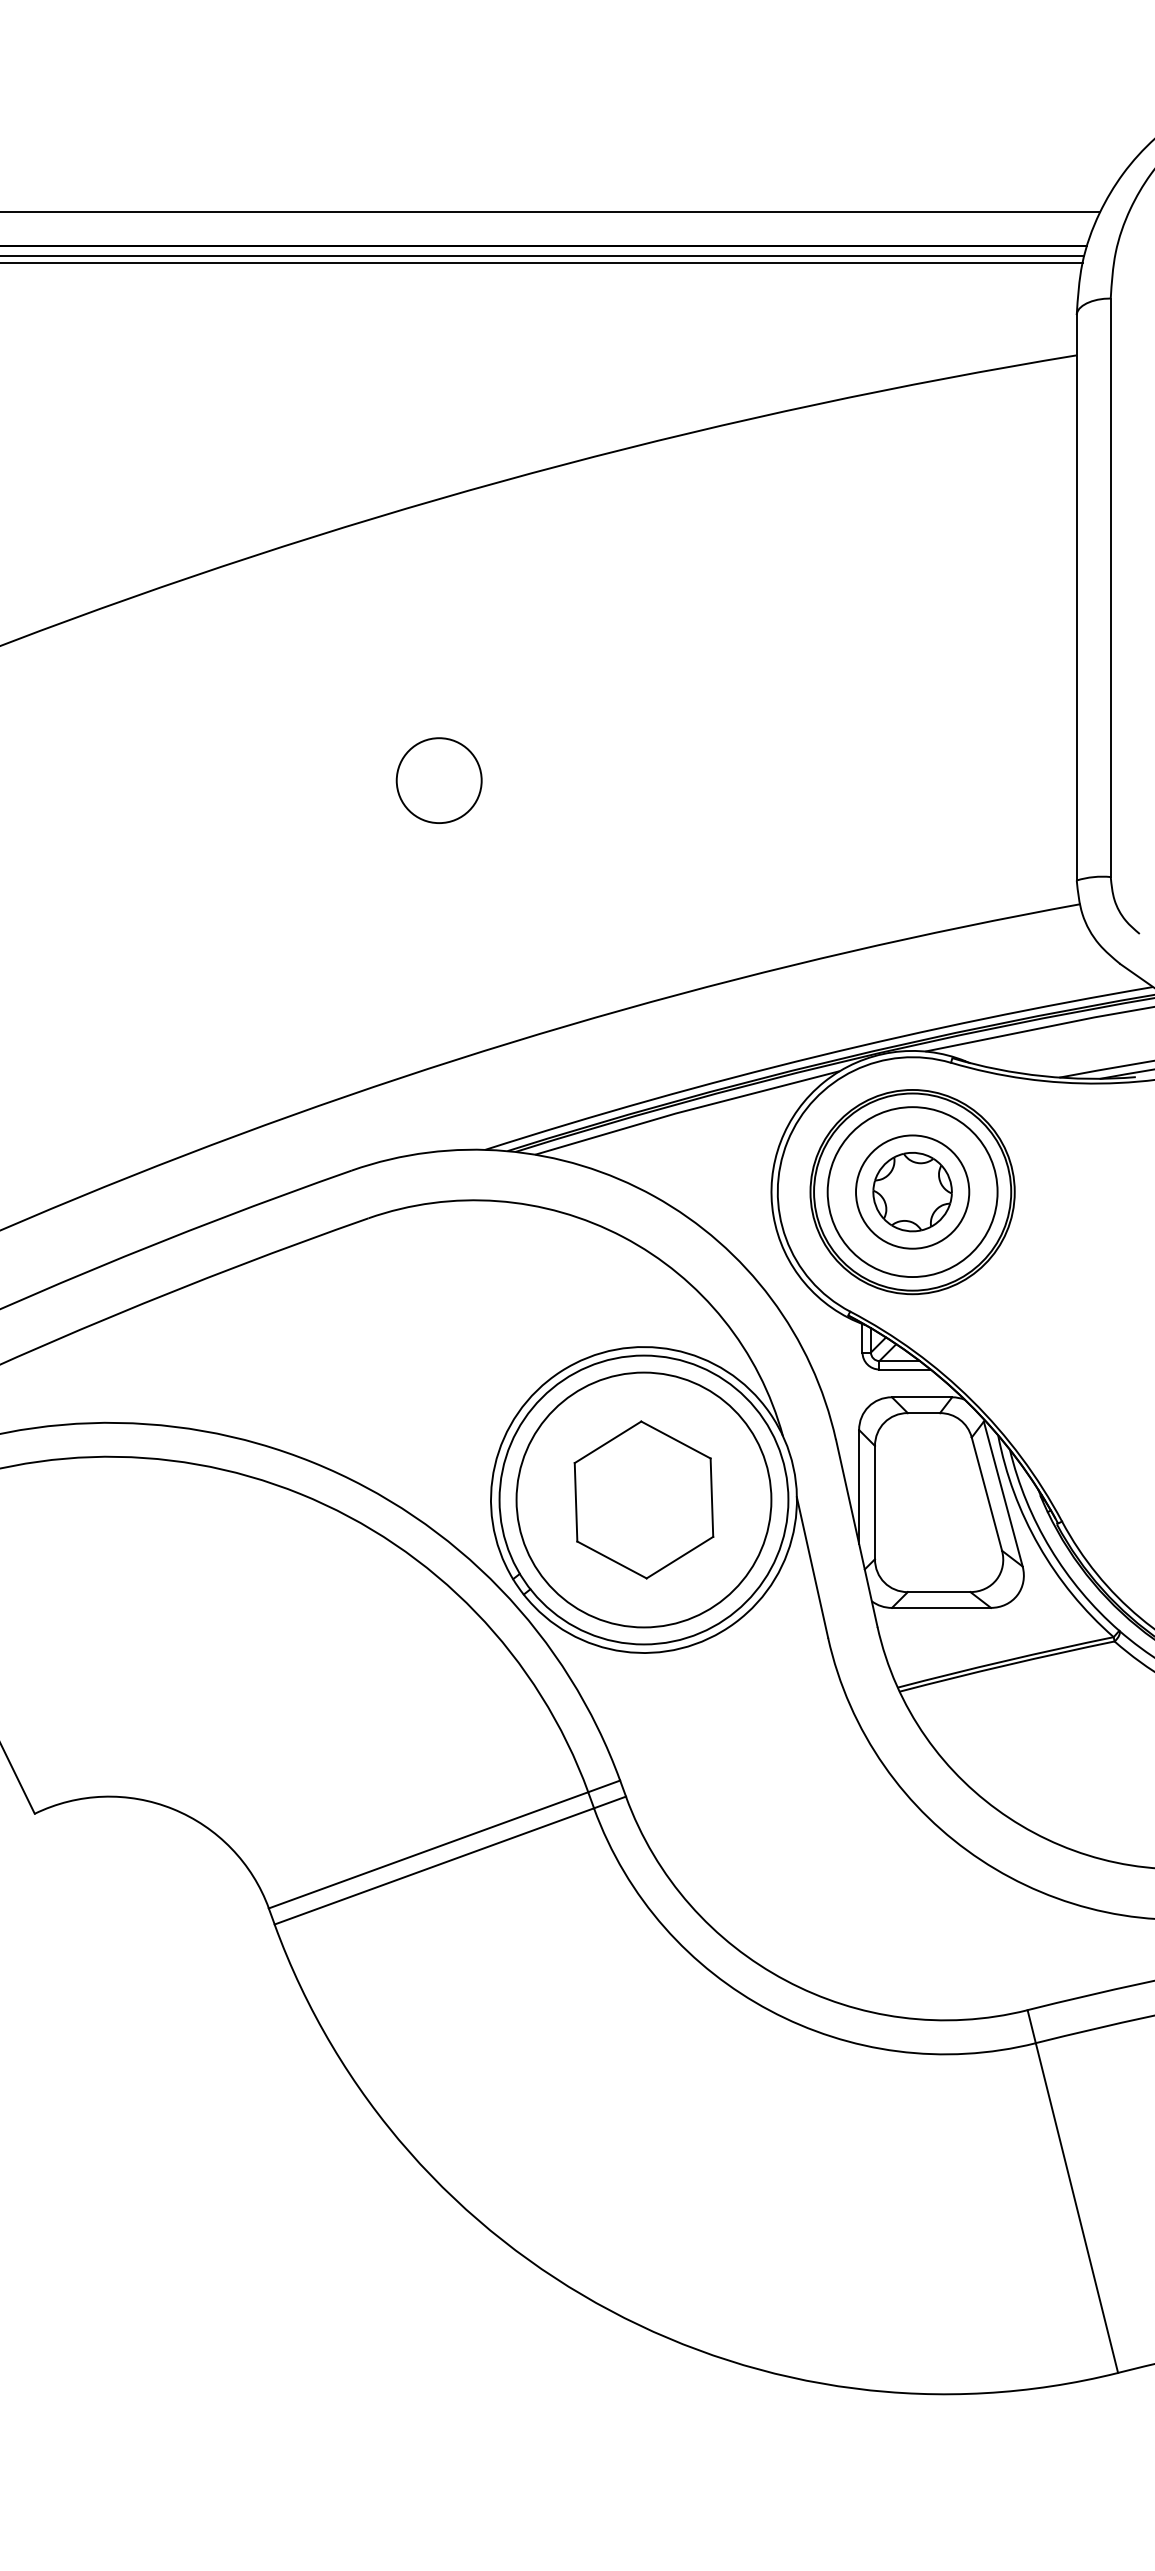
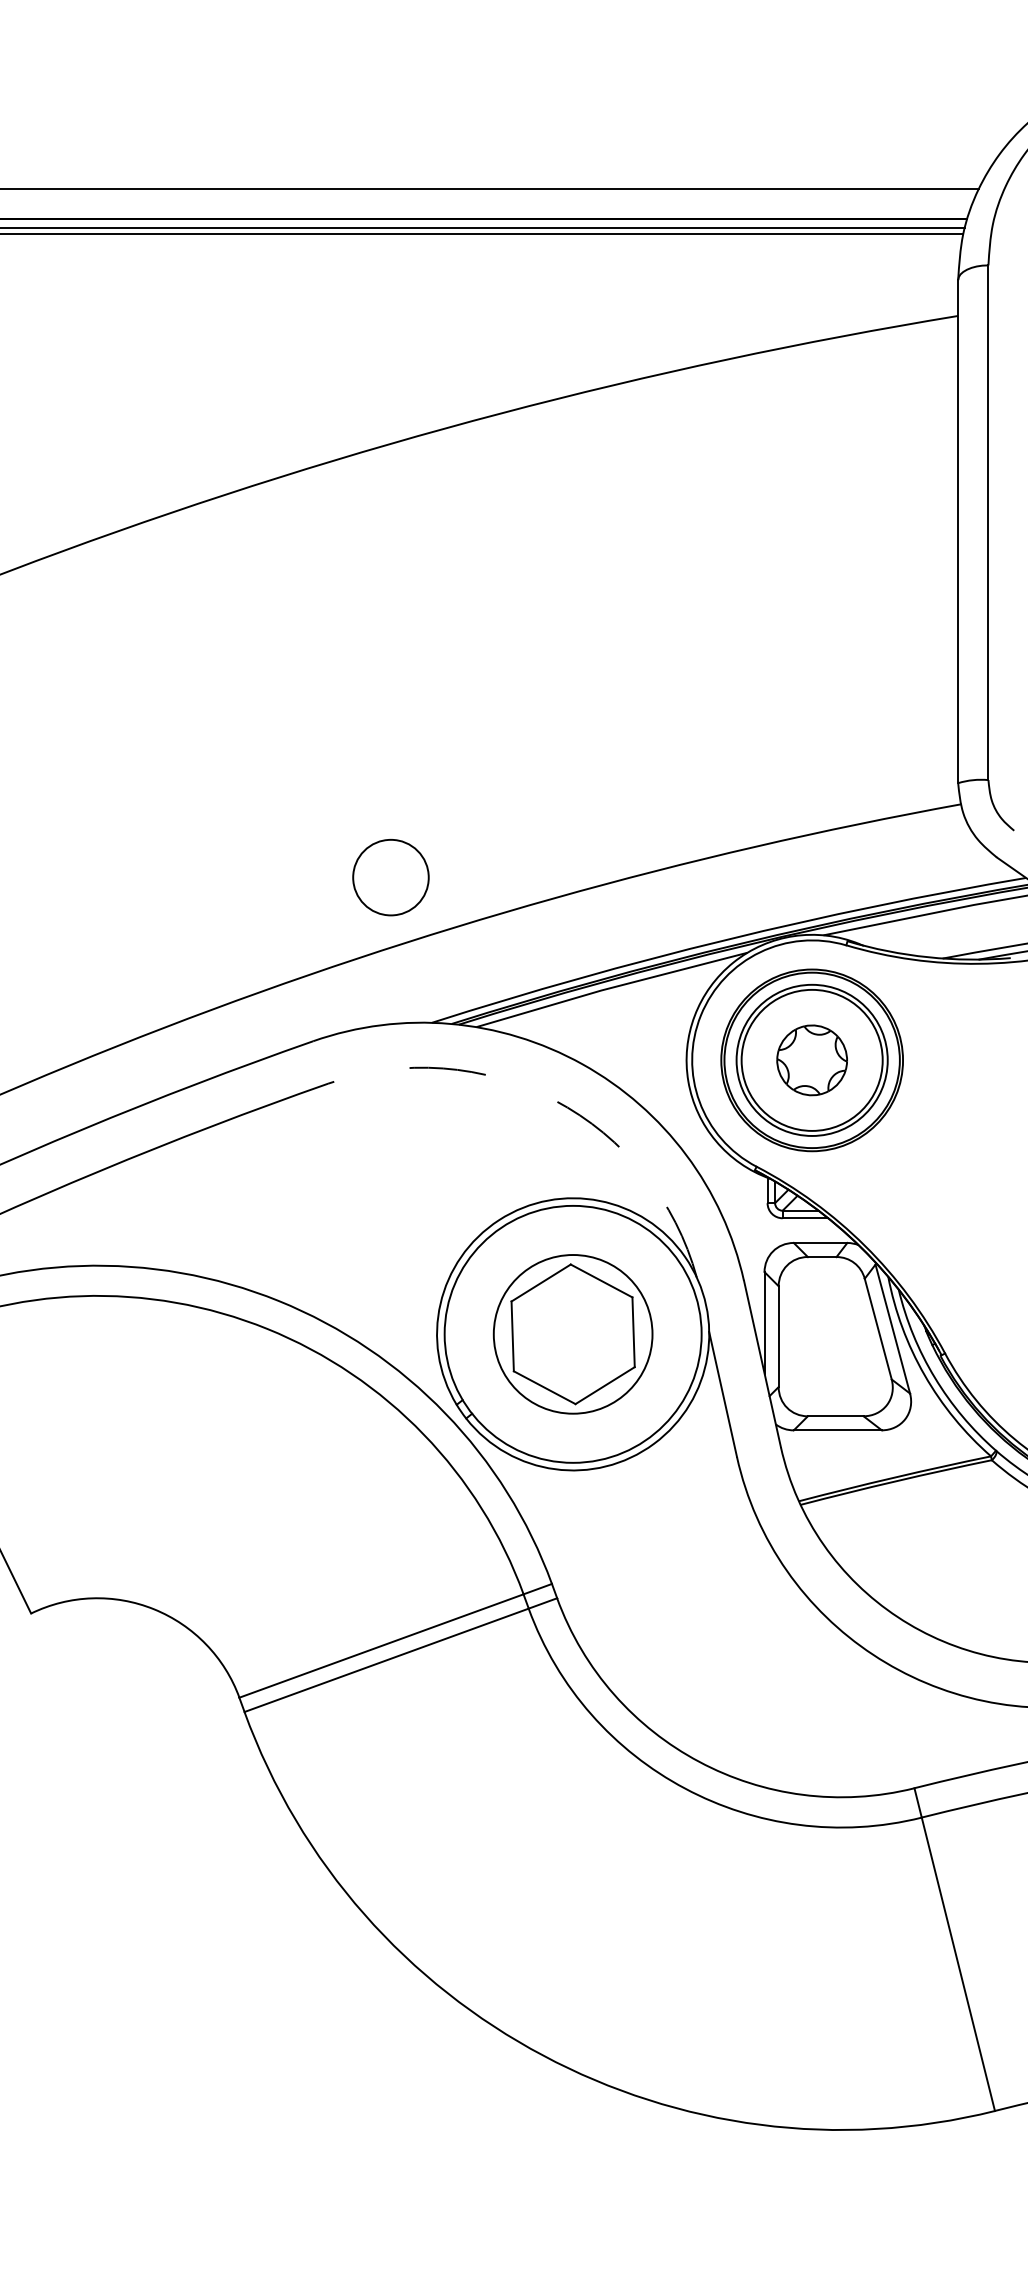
circle: (438, 780) -> (390, 877), moved
circle: (912, 1191) -> (812, 1059), size x1.4
arc: (623, 1237) -> (554, 1100), solid -> dashed
circle: (643, 1499) -> (572, 1333), size x0.7

